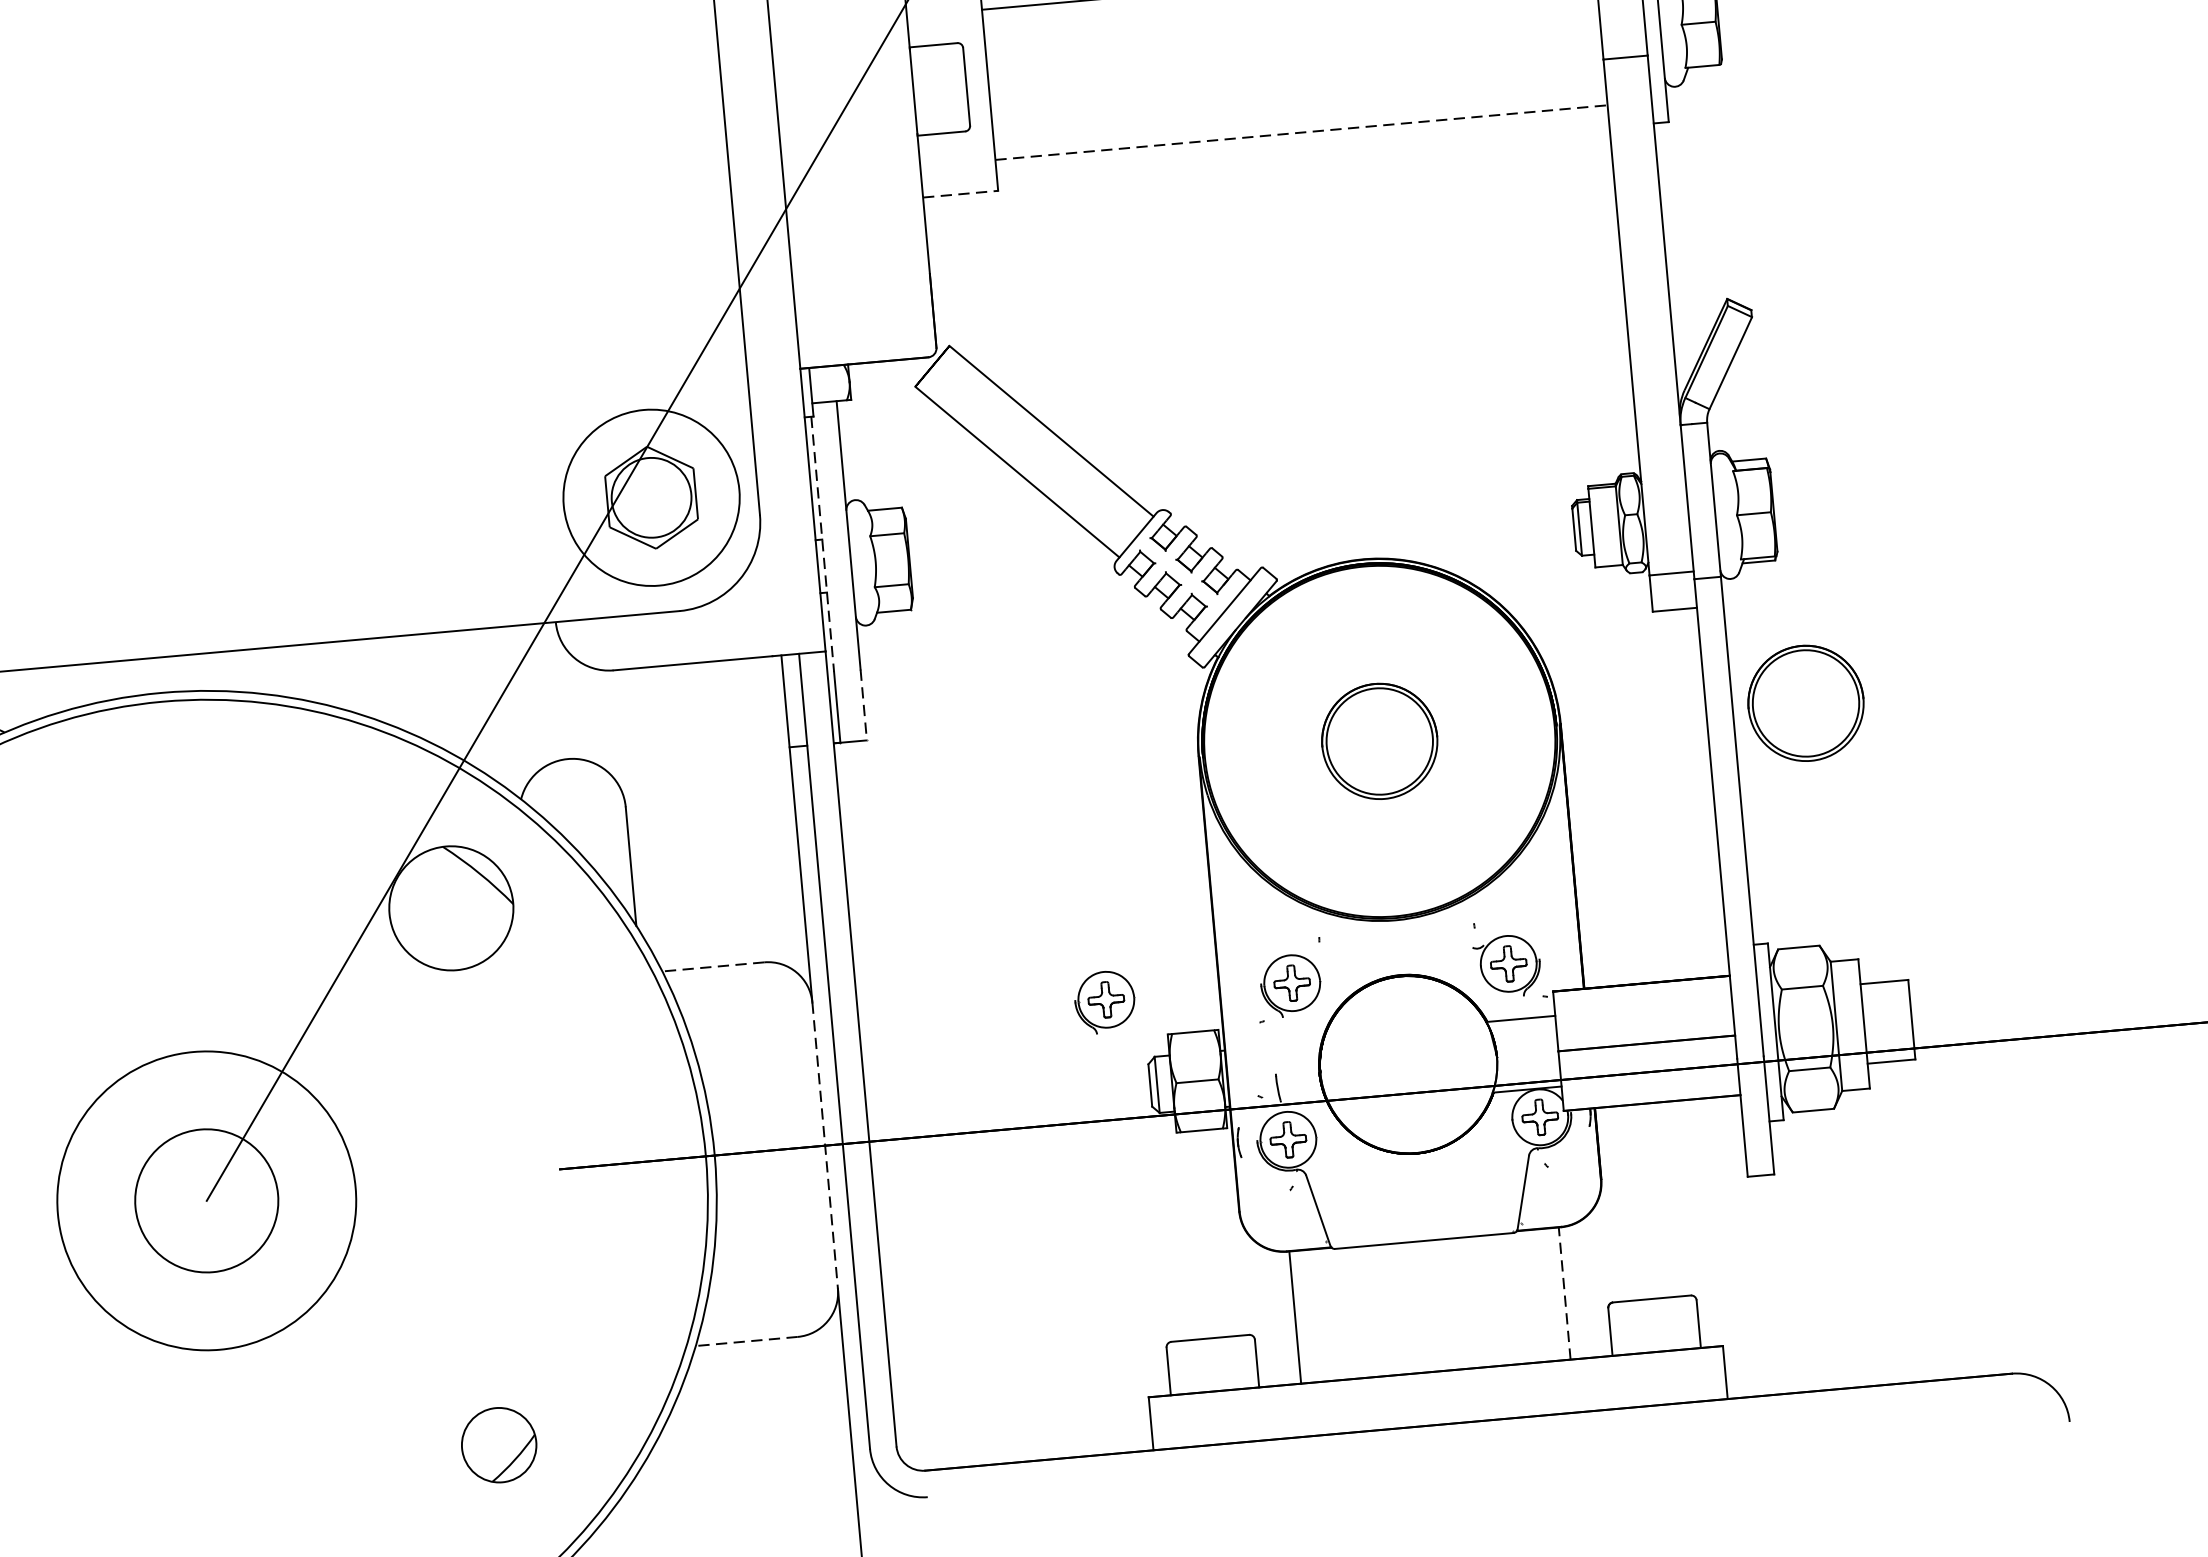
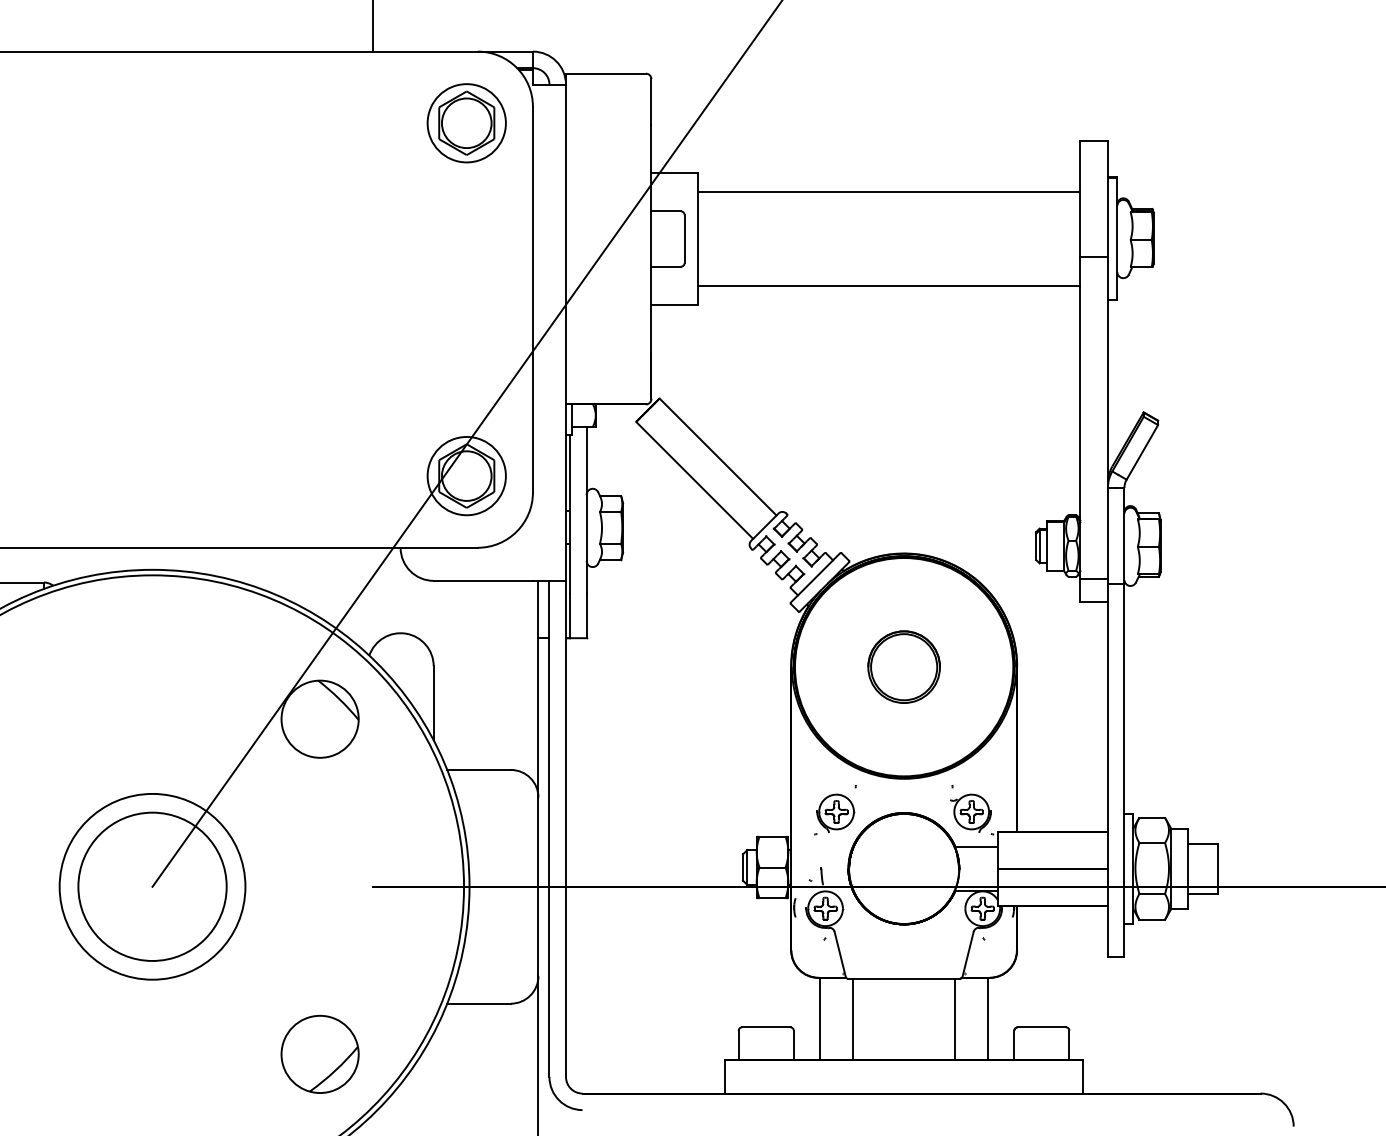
line: (1301, 131) -> (889, 285), dashed -> solid
line: (961, 194) -> (675, 305), dashed -> solid
circle: (651, 496) -> (466, 475), size x0.71
line: (823, 544) -> (570, 514), dashed -> solid
part: (1804, 702) -> (1169, 666), removed
line: (863, 705) -> (586, 616), dashed -> solid
line: (713, 966) -> (479, 769), dashed -> solid
part: (1104, 1000) -> (719, 812), removed
line: (825, 1146) -> (538, 887), dashed -> solid
circle: (206, 1200) -> (152, 886), size x1.67
line: (1565, 1292) -> (988, 1018), dashed -> solid
line: (1512, 1298) -> (955, 1019), added
line: (1348, 1313) -> (853, 1019), added
line: (747, 1341) -> (479, 1003), dashed -> solid
part: (498, 1444) -> (319, 1053), size x1.67

